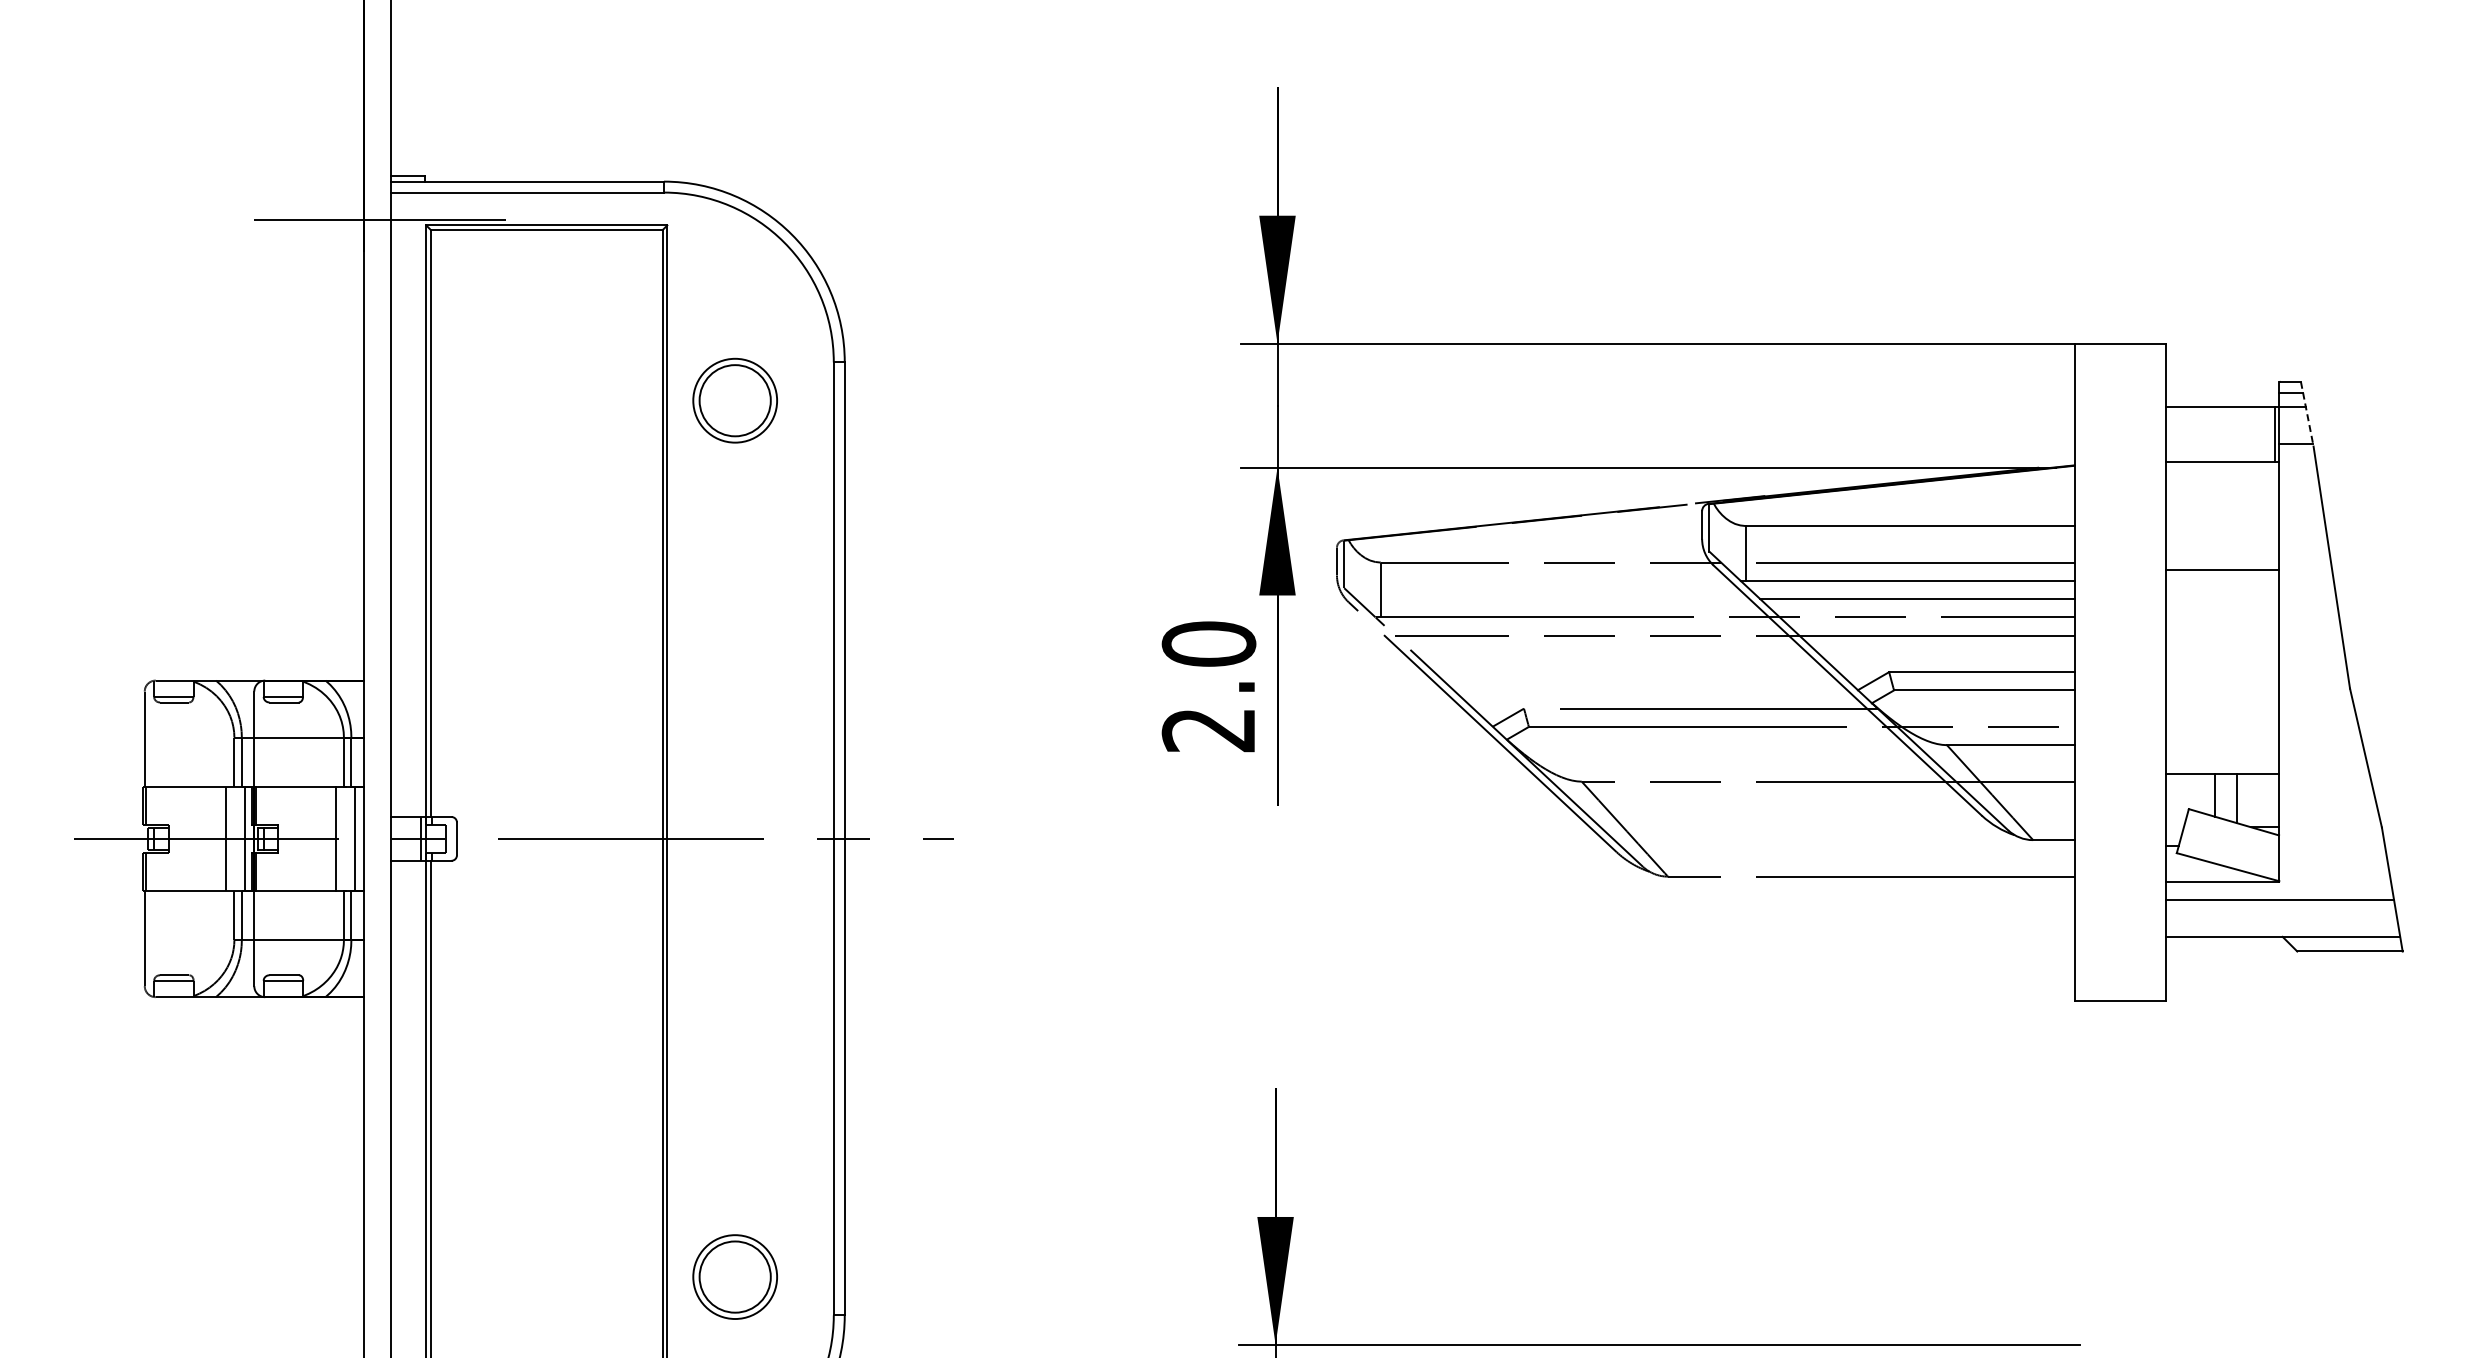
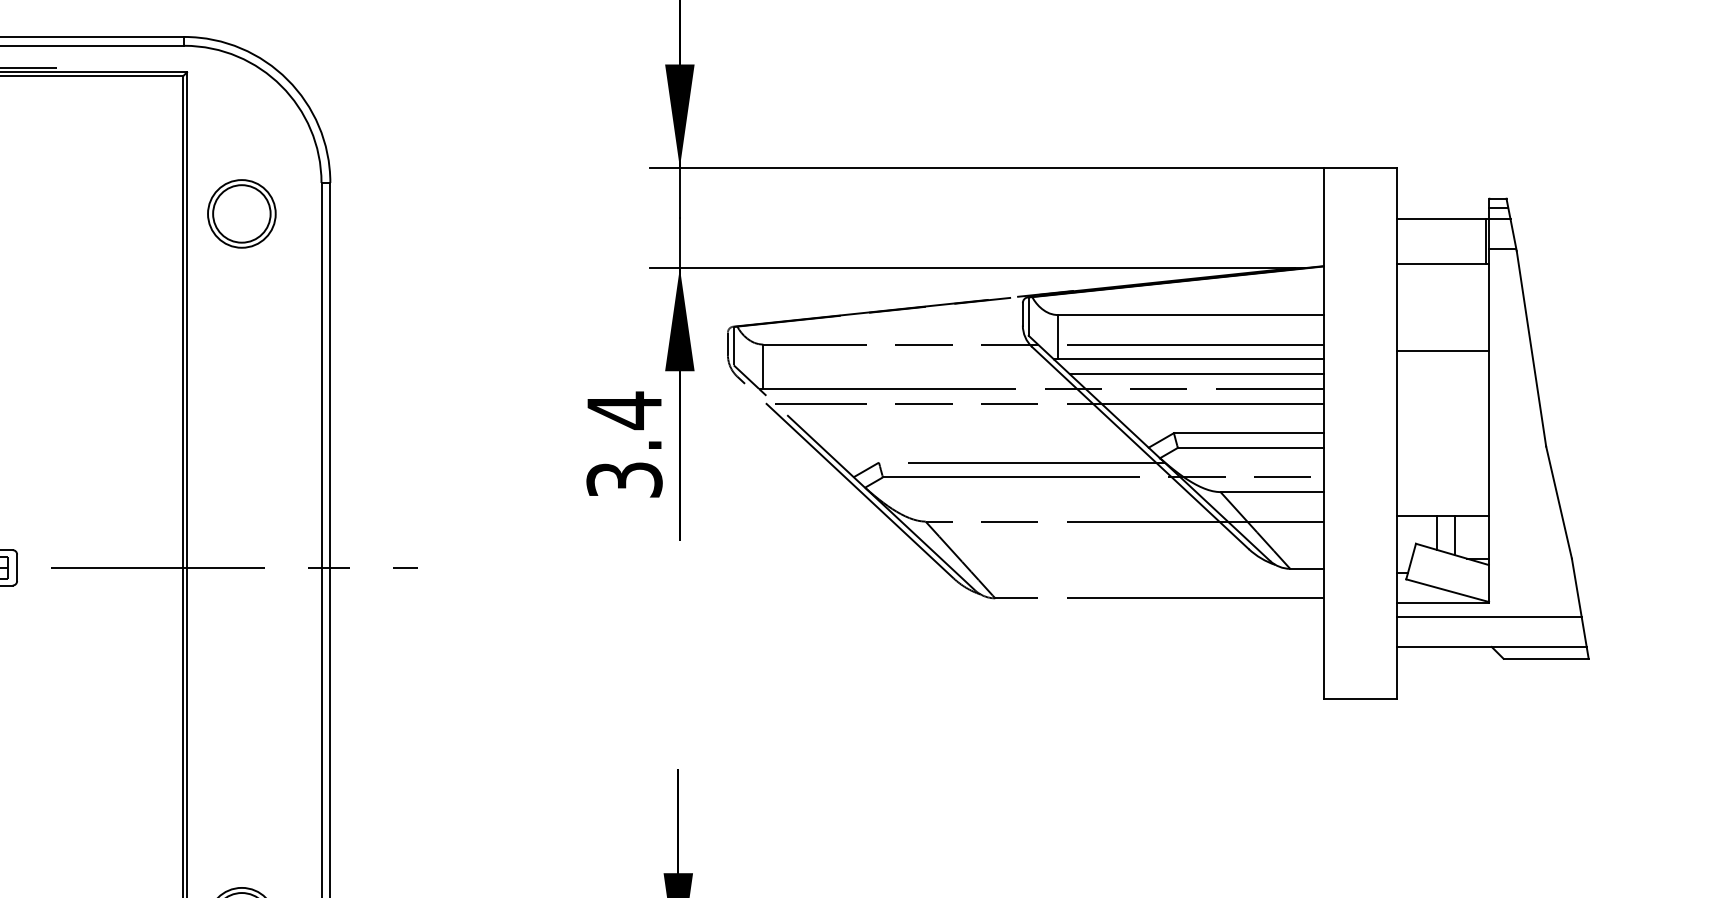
line: (2307, 414) -> (1511, 225), dashed -> solid
text: (1208, 686) -> (624, 444), 2.0 -> 3.4

